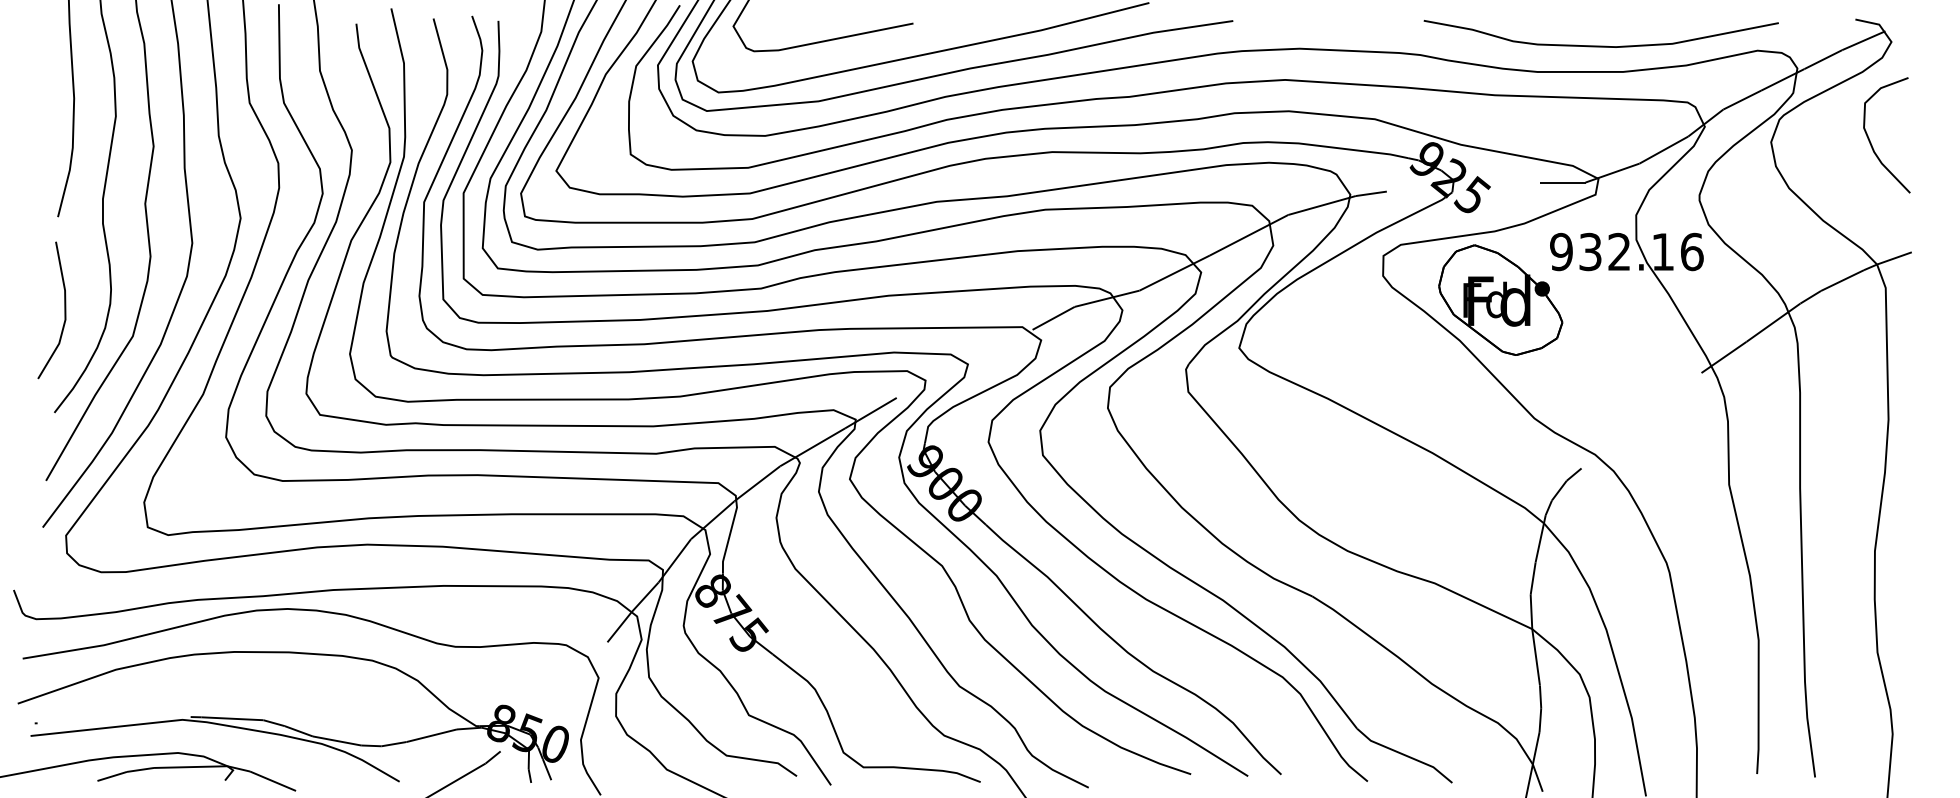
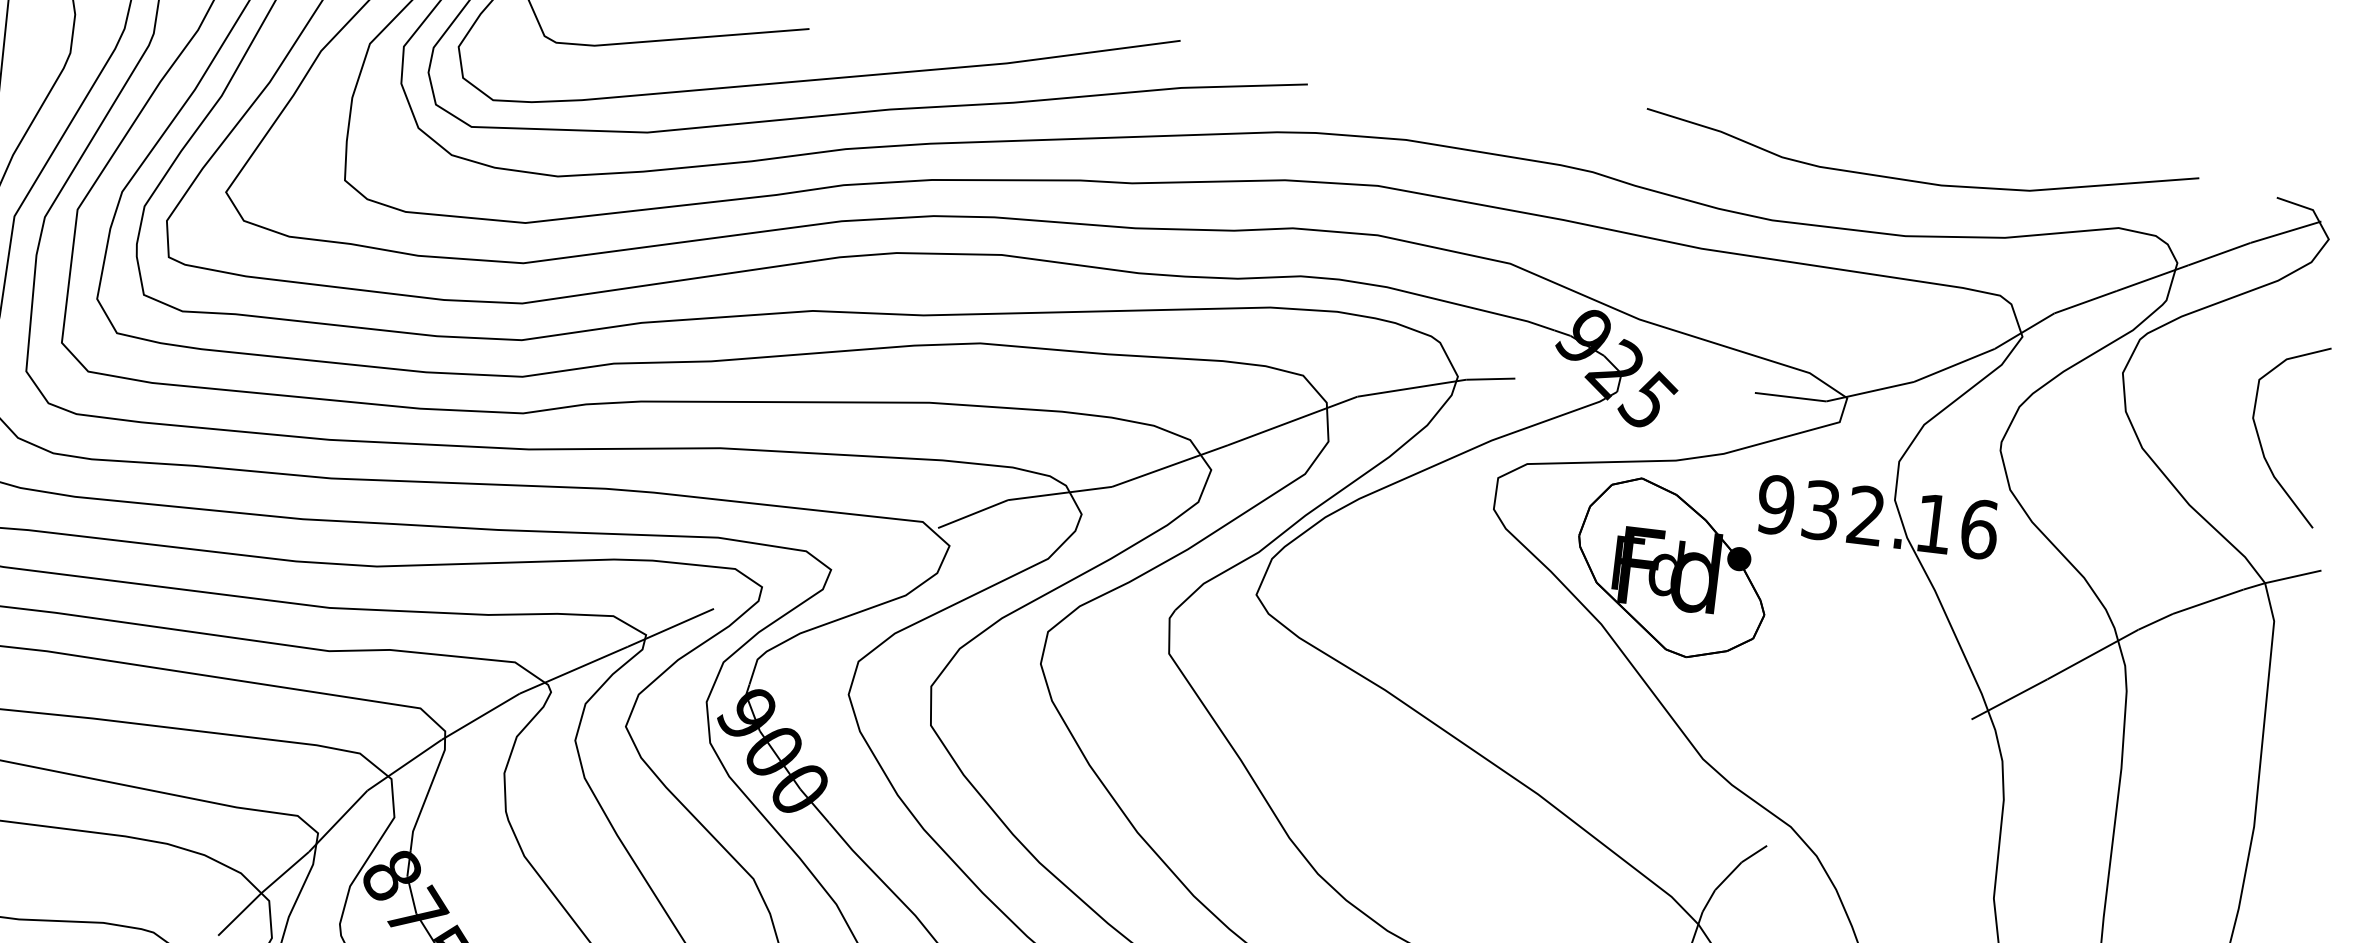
curve: (1600, 45) -> (1917, 180), moved
curve: (1871, 142) -> (2262, 442), moved

